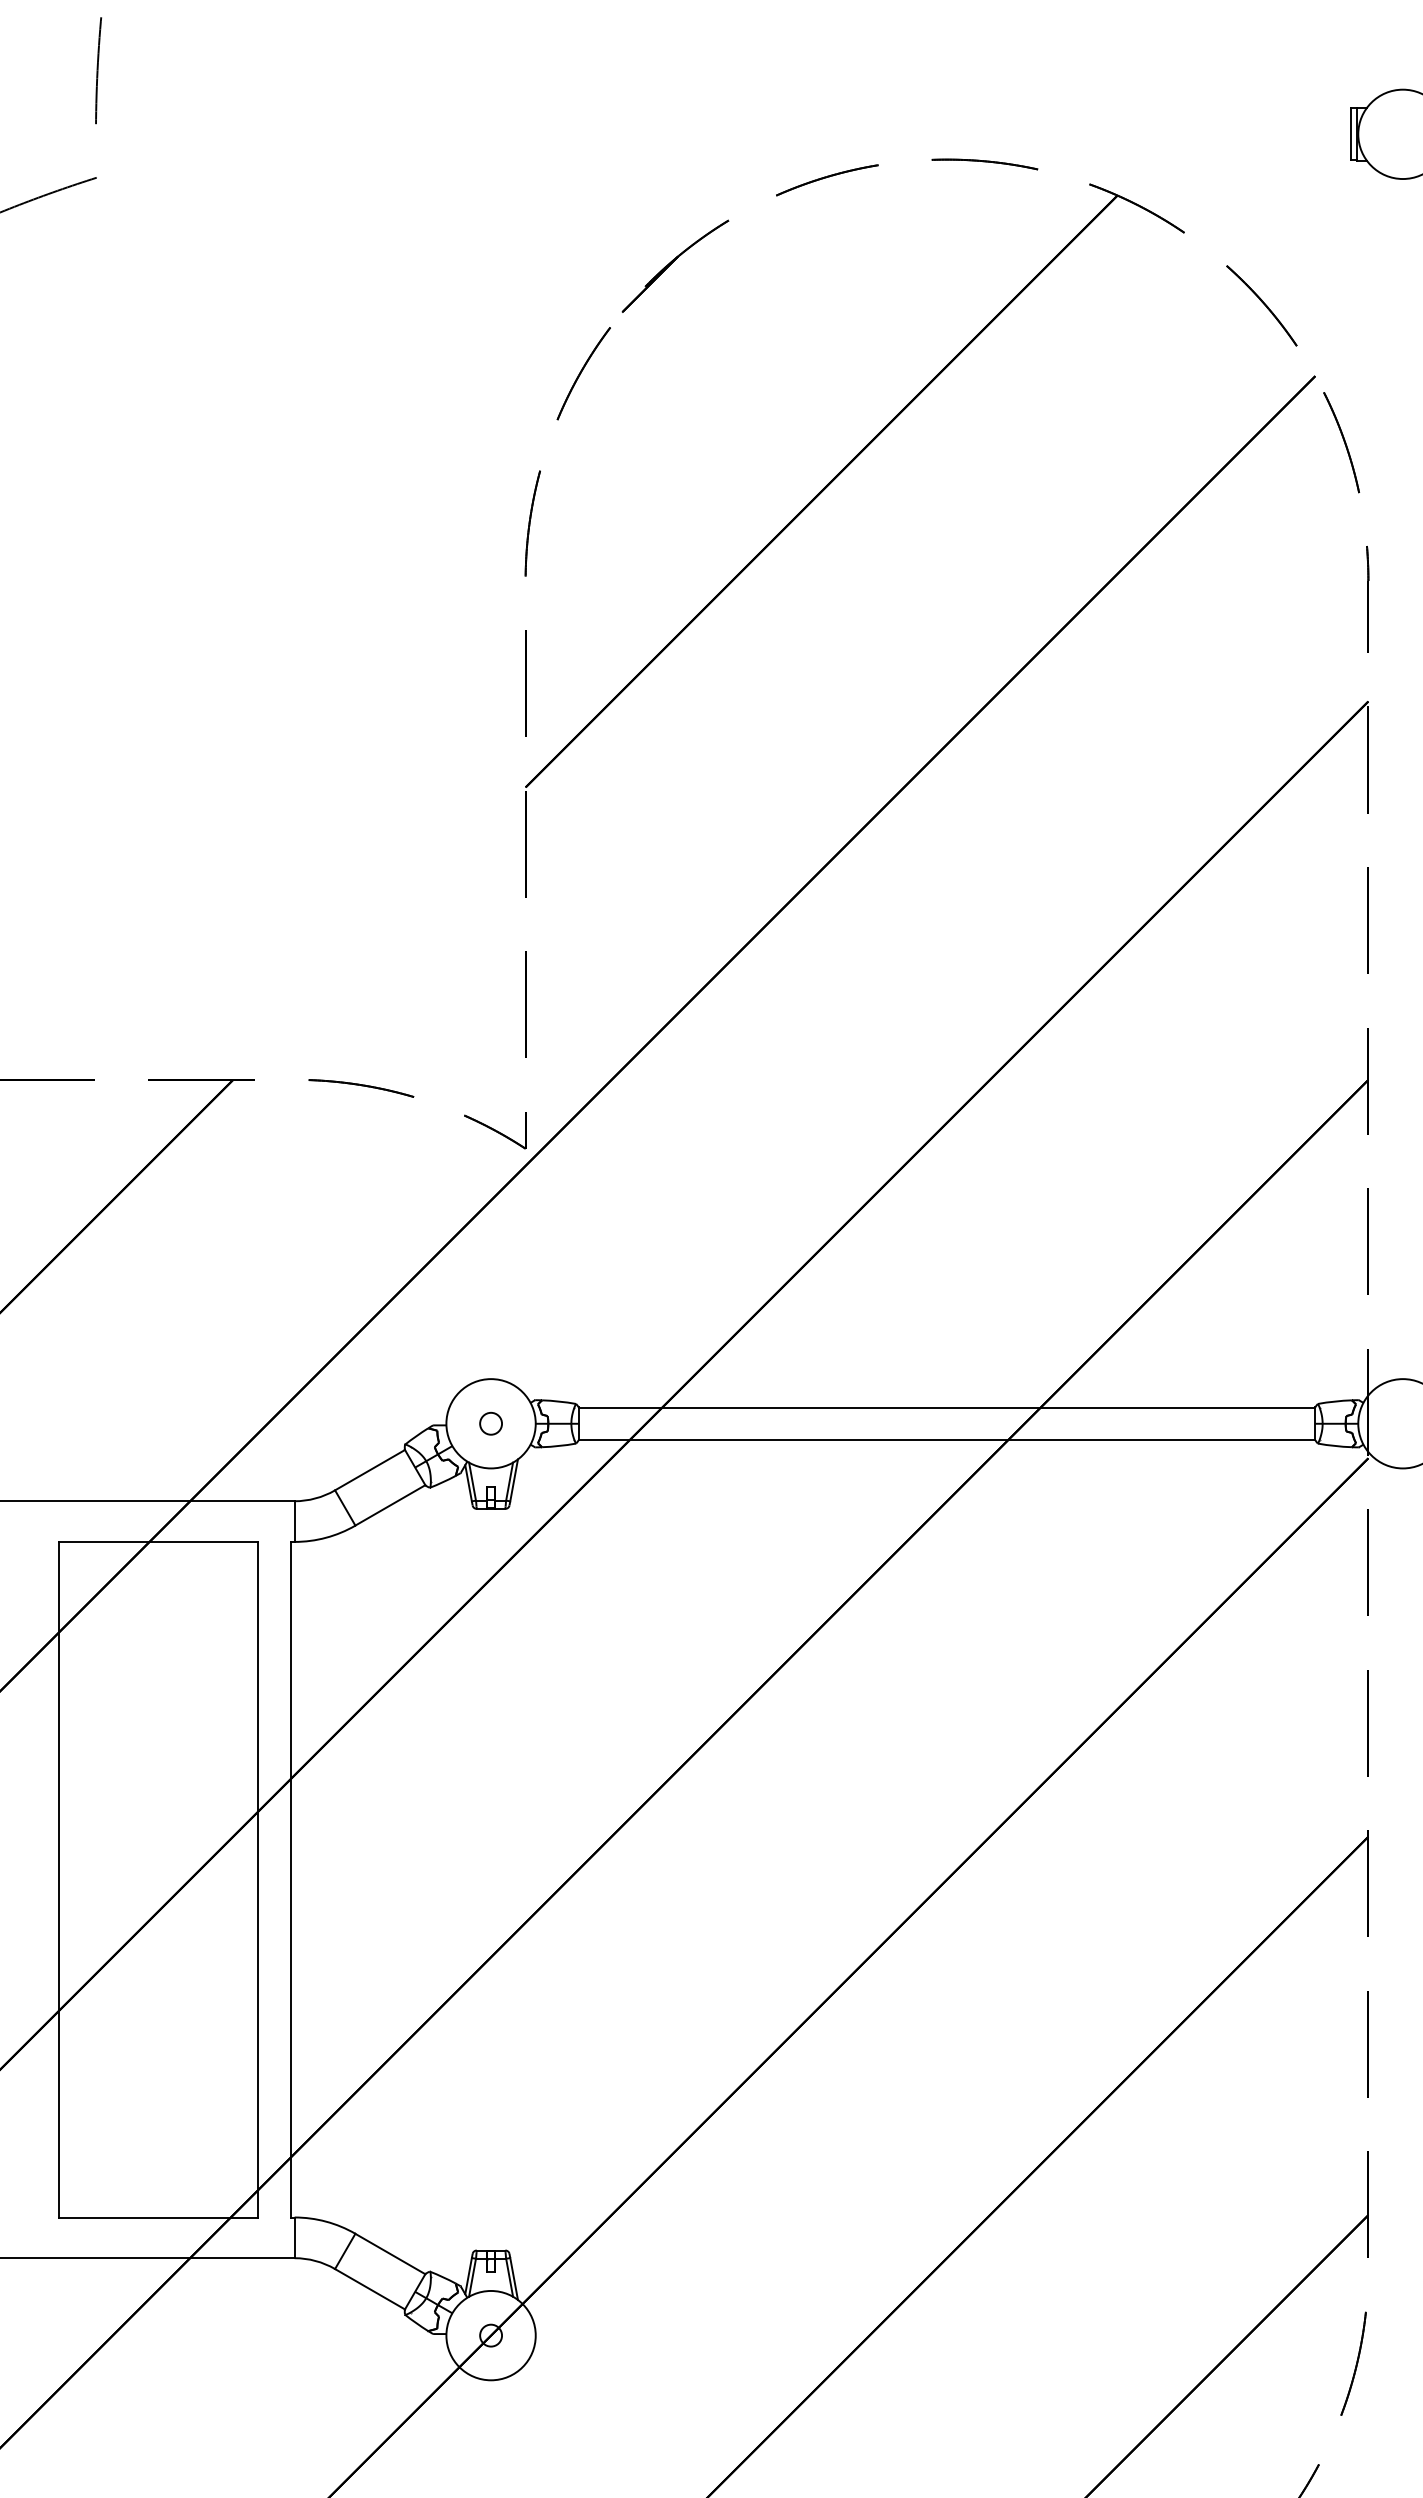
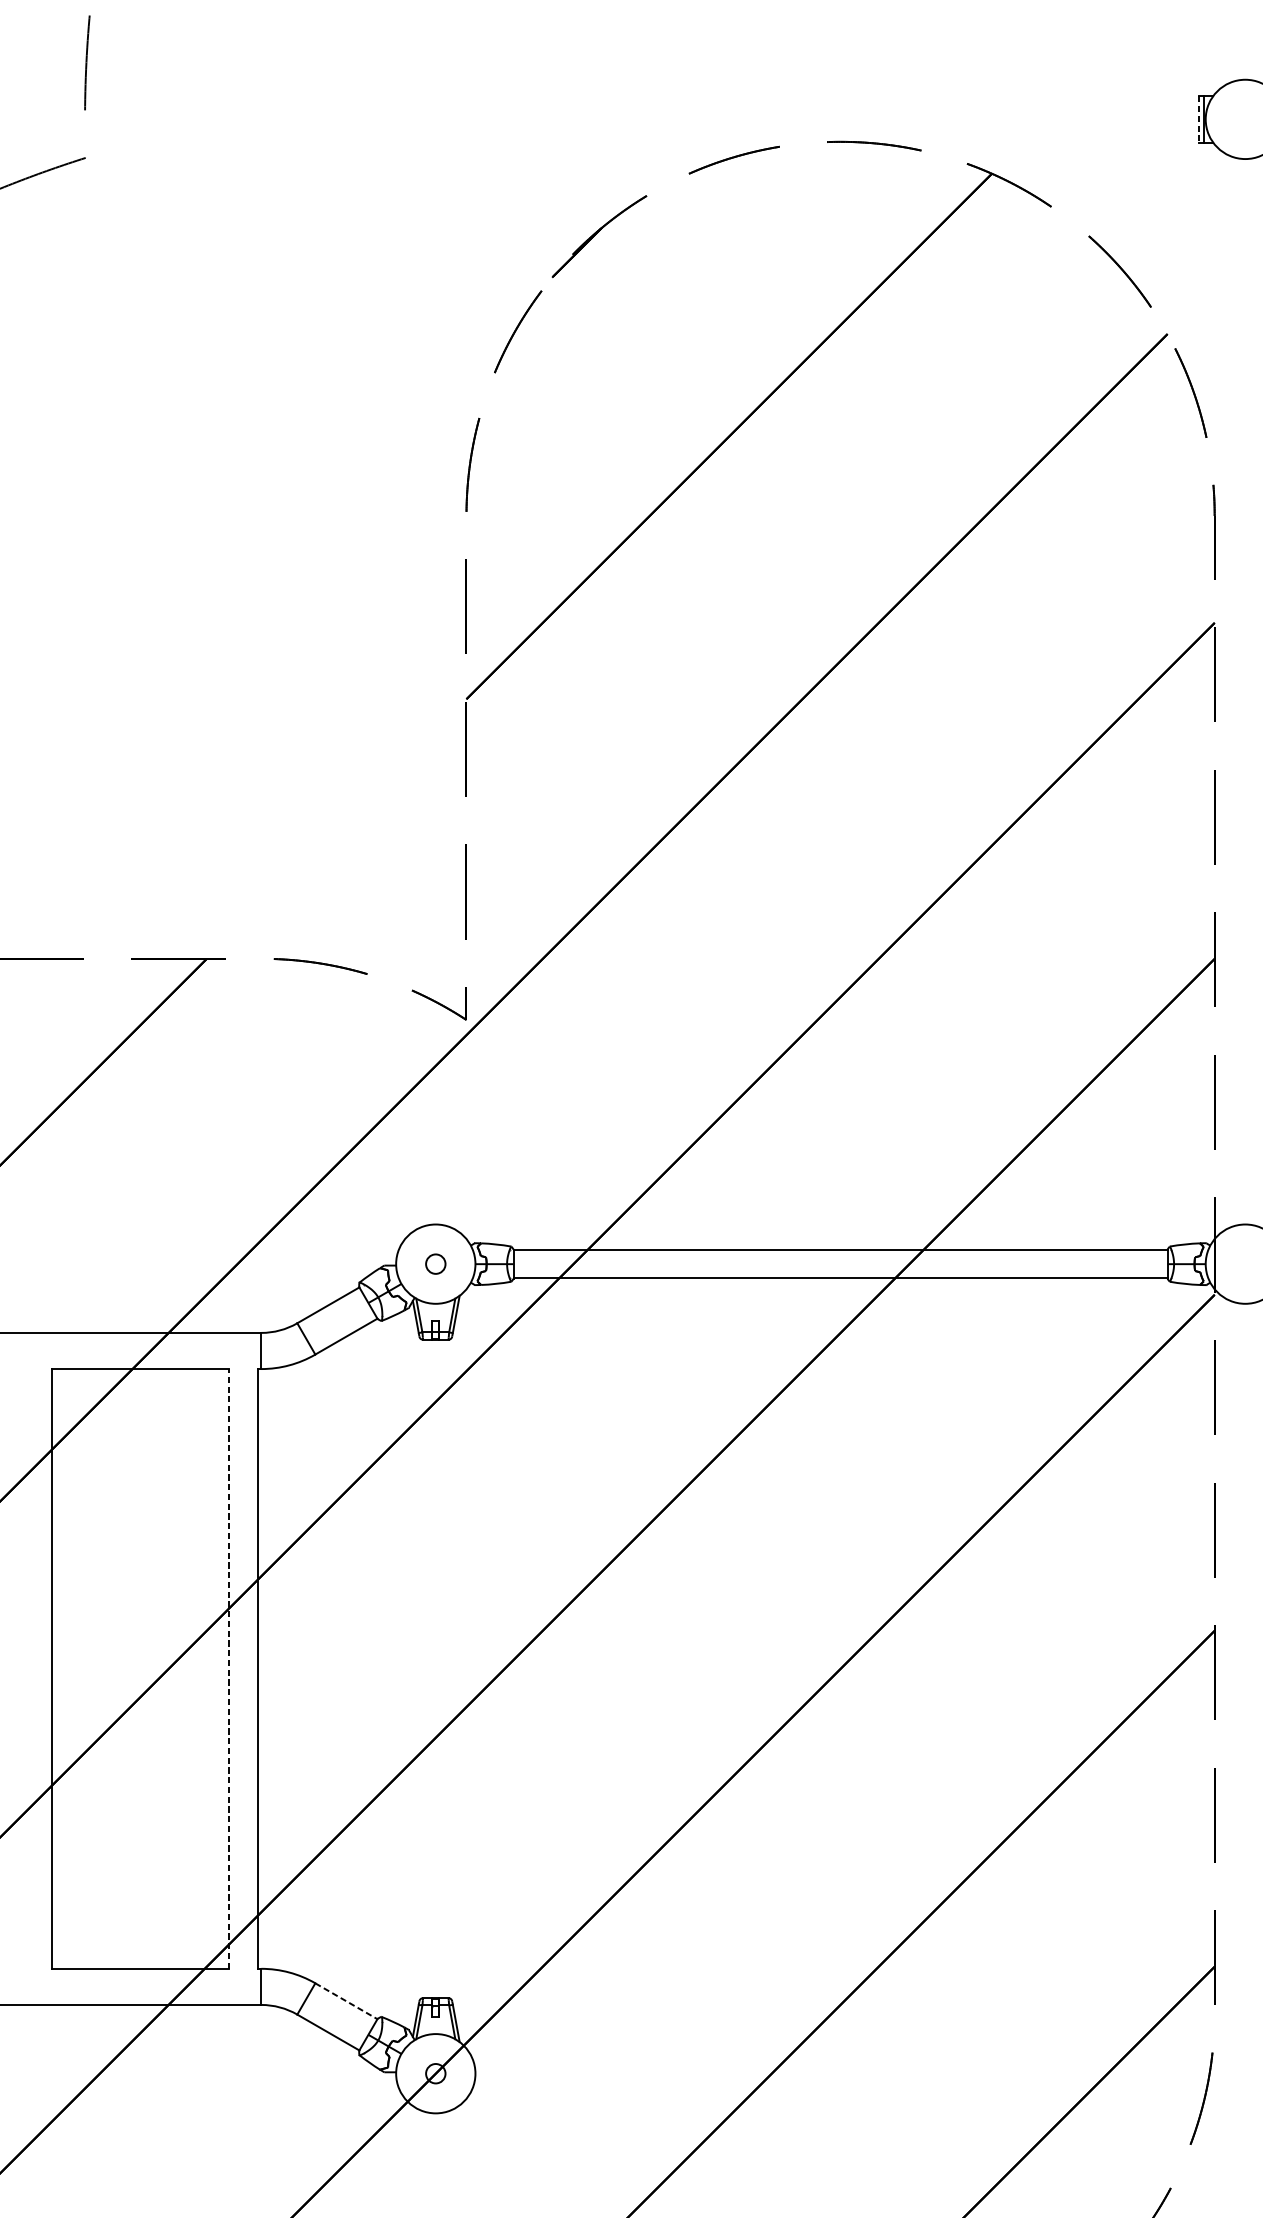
line: (1351, 134) -> (1199, 119), solid -> dashed
line: (258, 1879) -> (229, 1668), solid -> dashed
line: (390, 2254) -> (346, 2001), solid -> dashed

